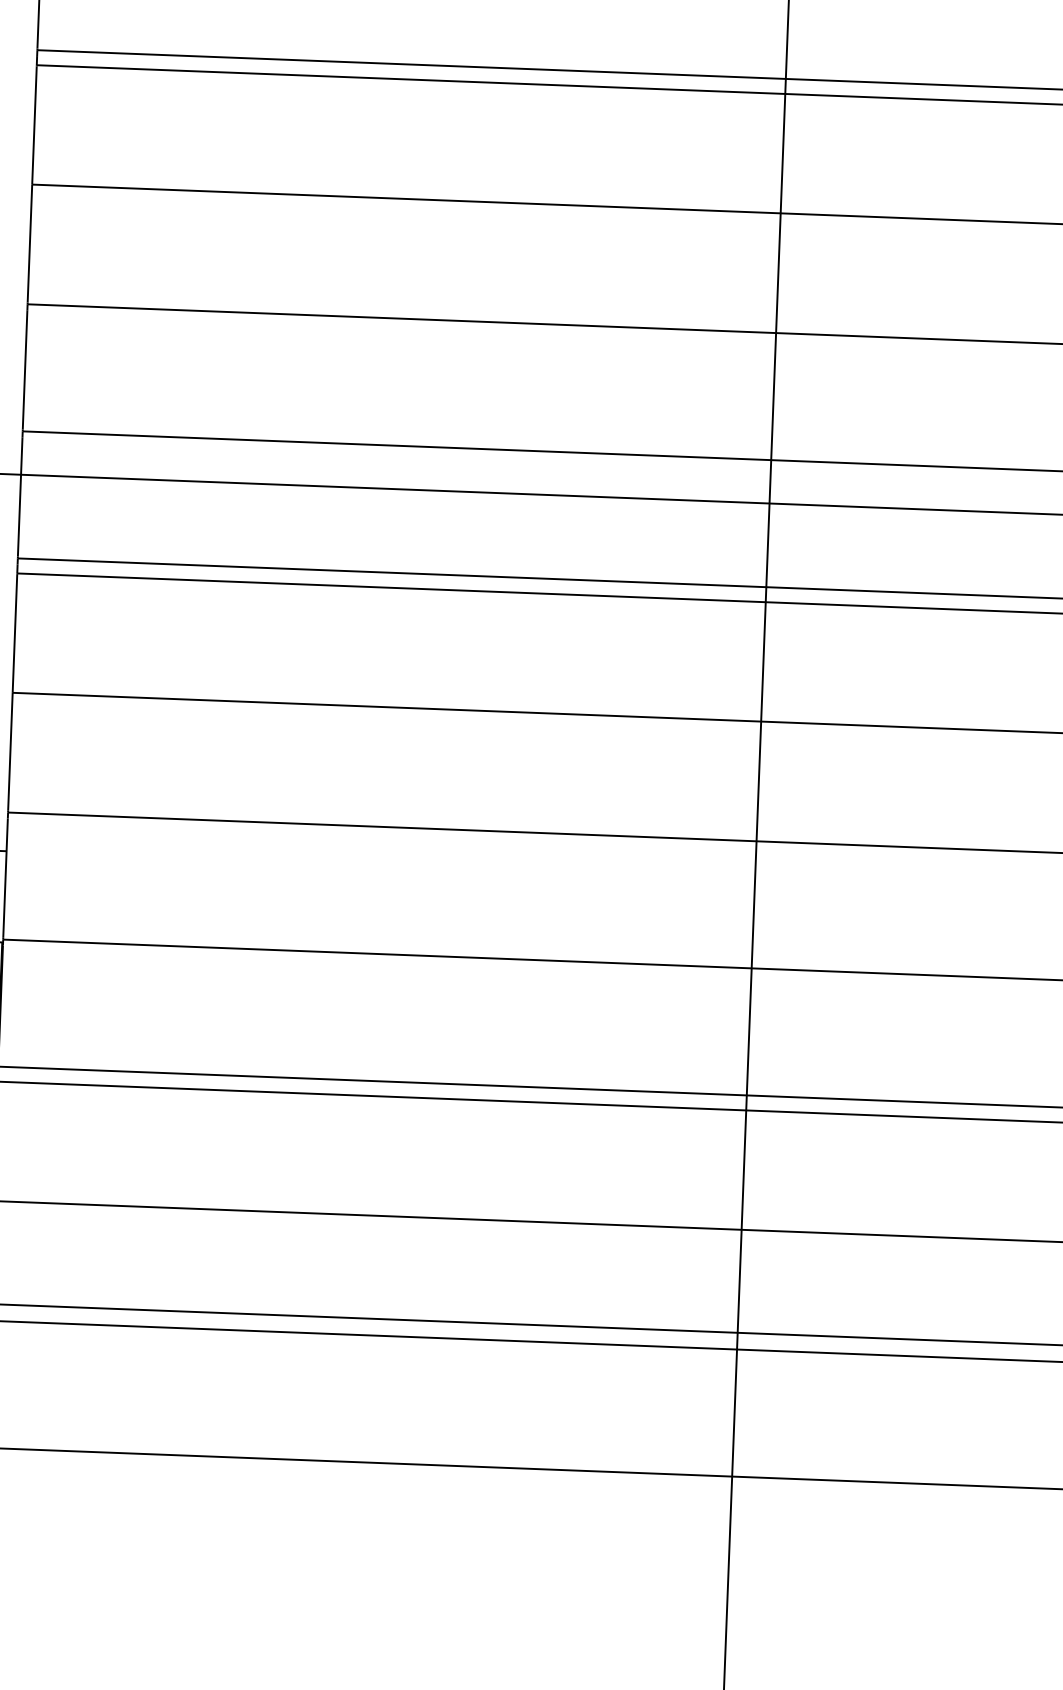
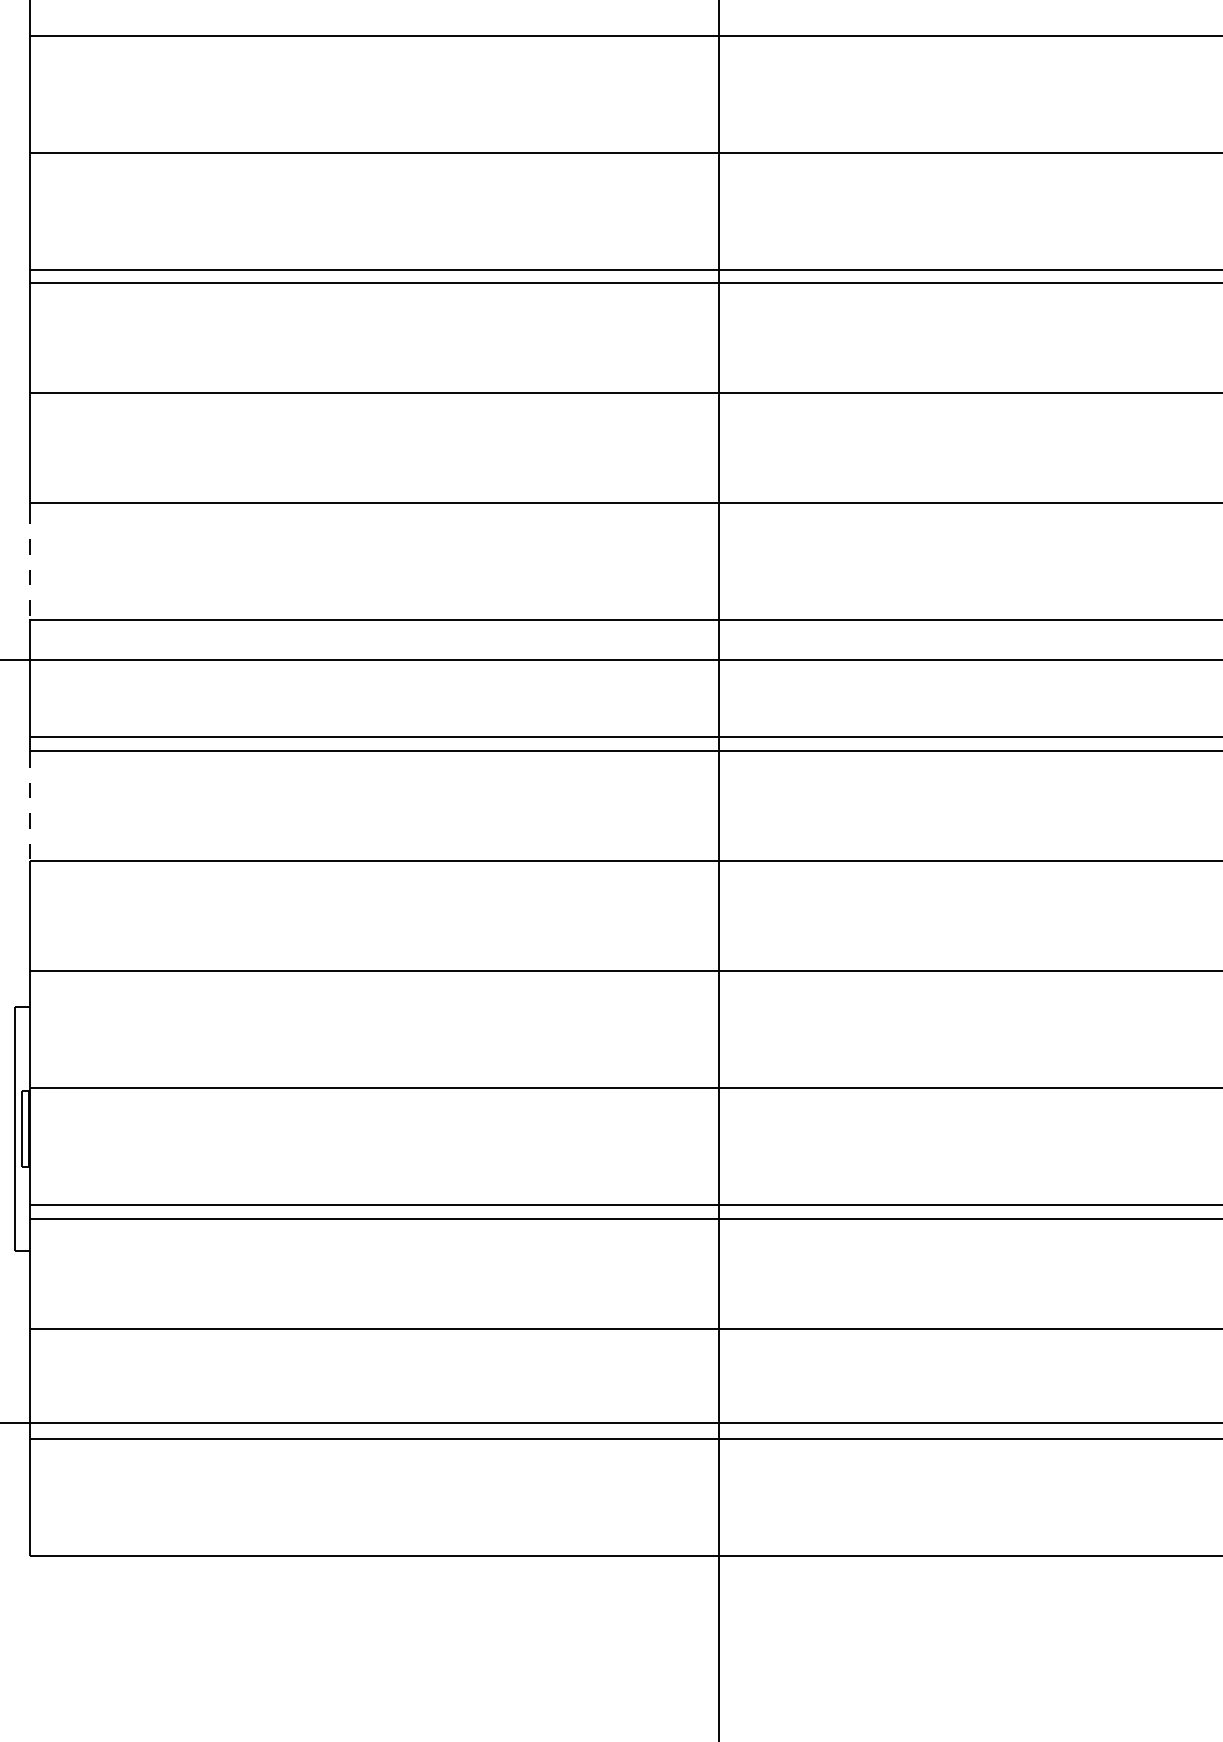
line: (25, 369) -> (30, 563), solid -> dashed
line: (15, 634) -> (30, 807), solid -> dashed

